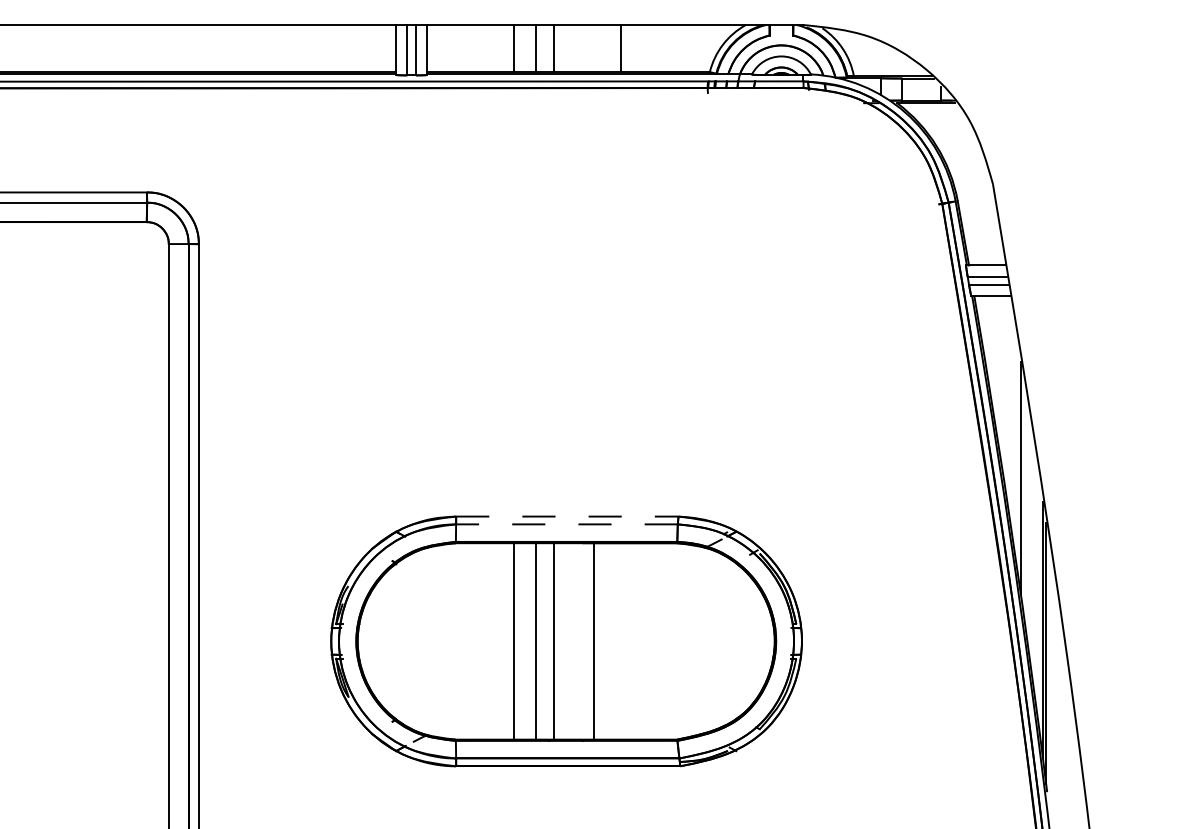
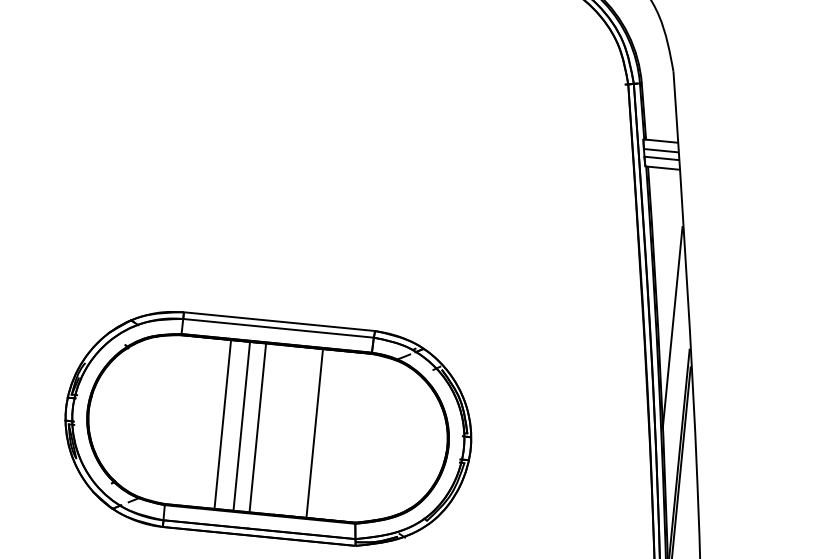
line: (567, 516) -> (279, 321), dashed -> solid
line: (566, 524) -> (278, 328), dashed -> solid
line: (593, 641) -> (314, 433), moved

